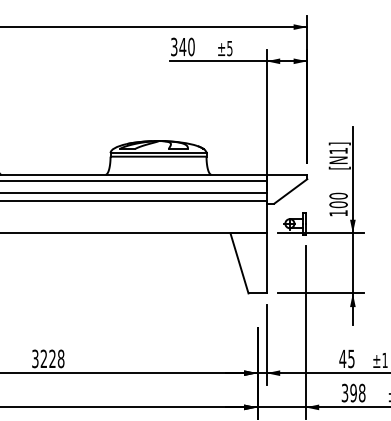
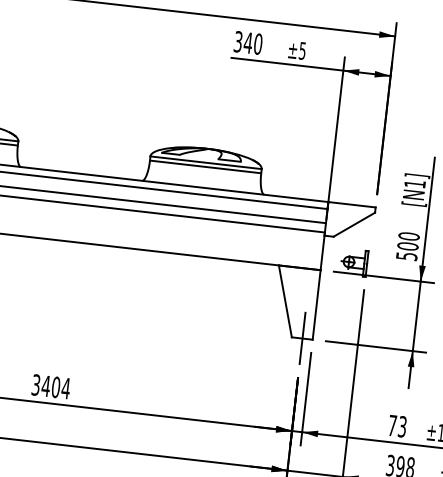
text: (338, 213) -> (406, 256), 100 -> 500
line: (257, 293) -> (302, 338), added
text: (52, 358) -> (56, 386), 3228 -> 3404
text: (346, 358) -> (396, 425), 45 -> 73

